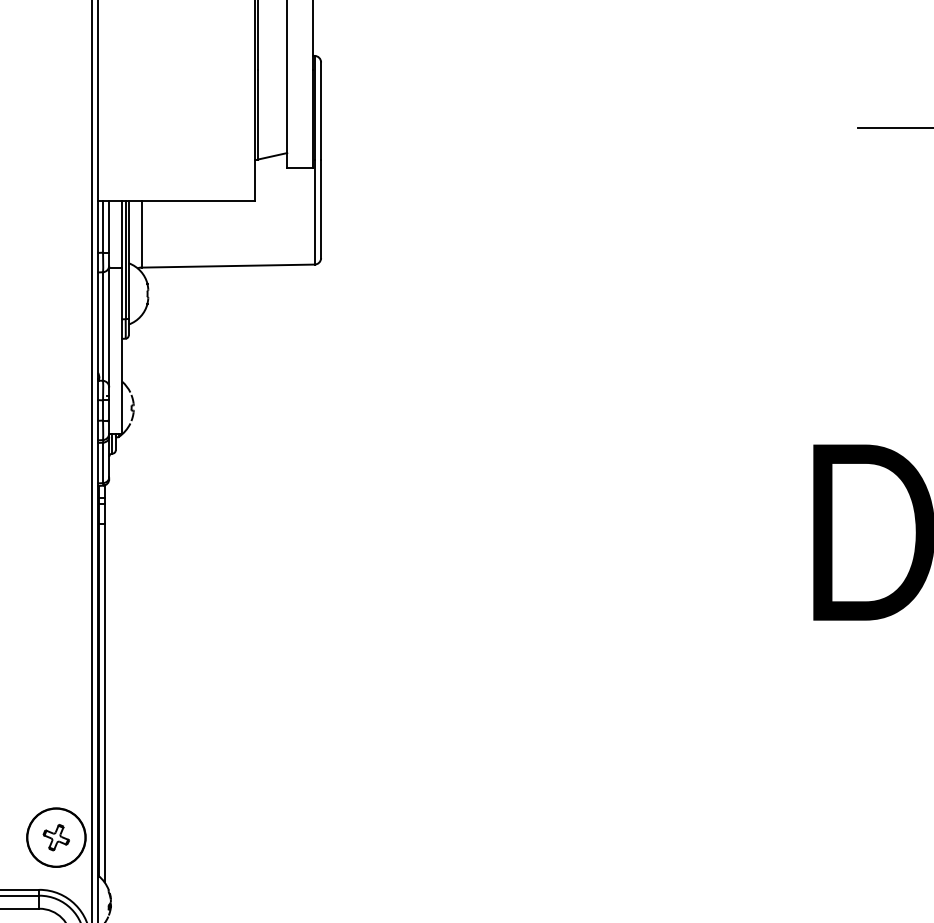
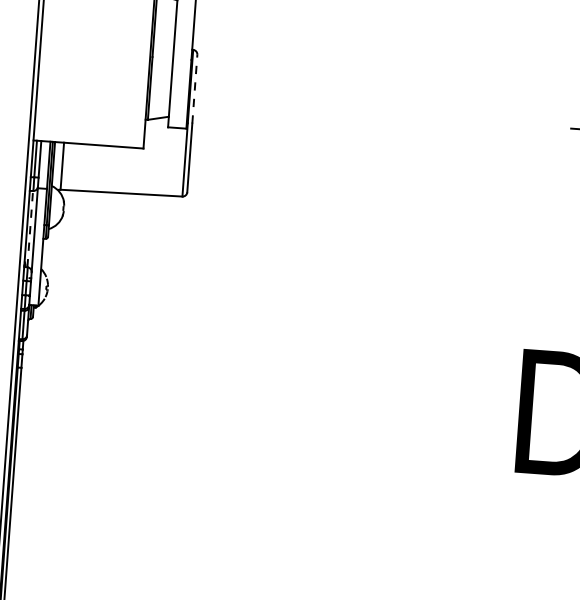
line: (321, 111) -> (195, 89), solid -> dashed
line: (102, 326) -> (30, 229), solid -> dashed

